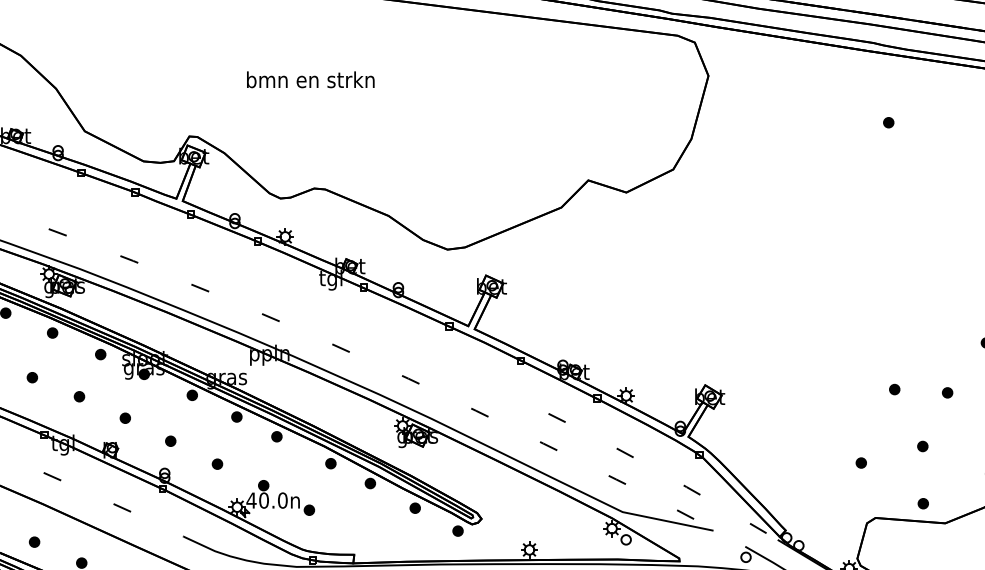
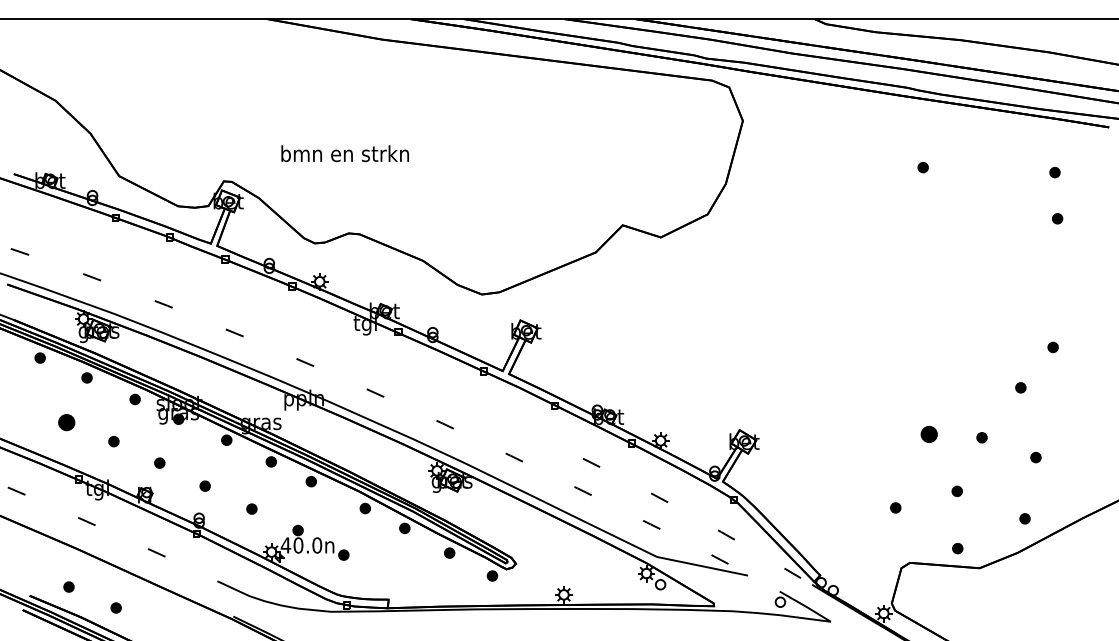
text: (310, 79) -> (344, 153), moved
part: (32, 377) -> (66, 422), size x1.6
part: (894, 389) -> (928, 434), size x1.6

